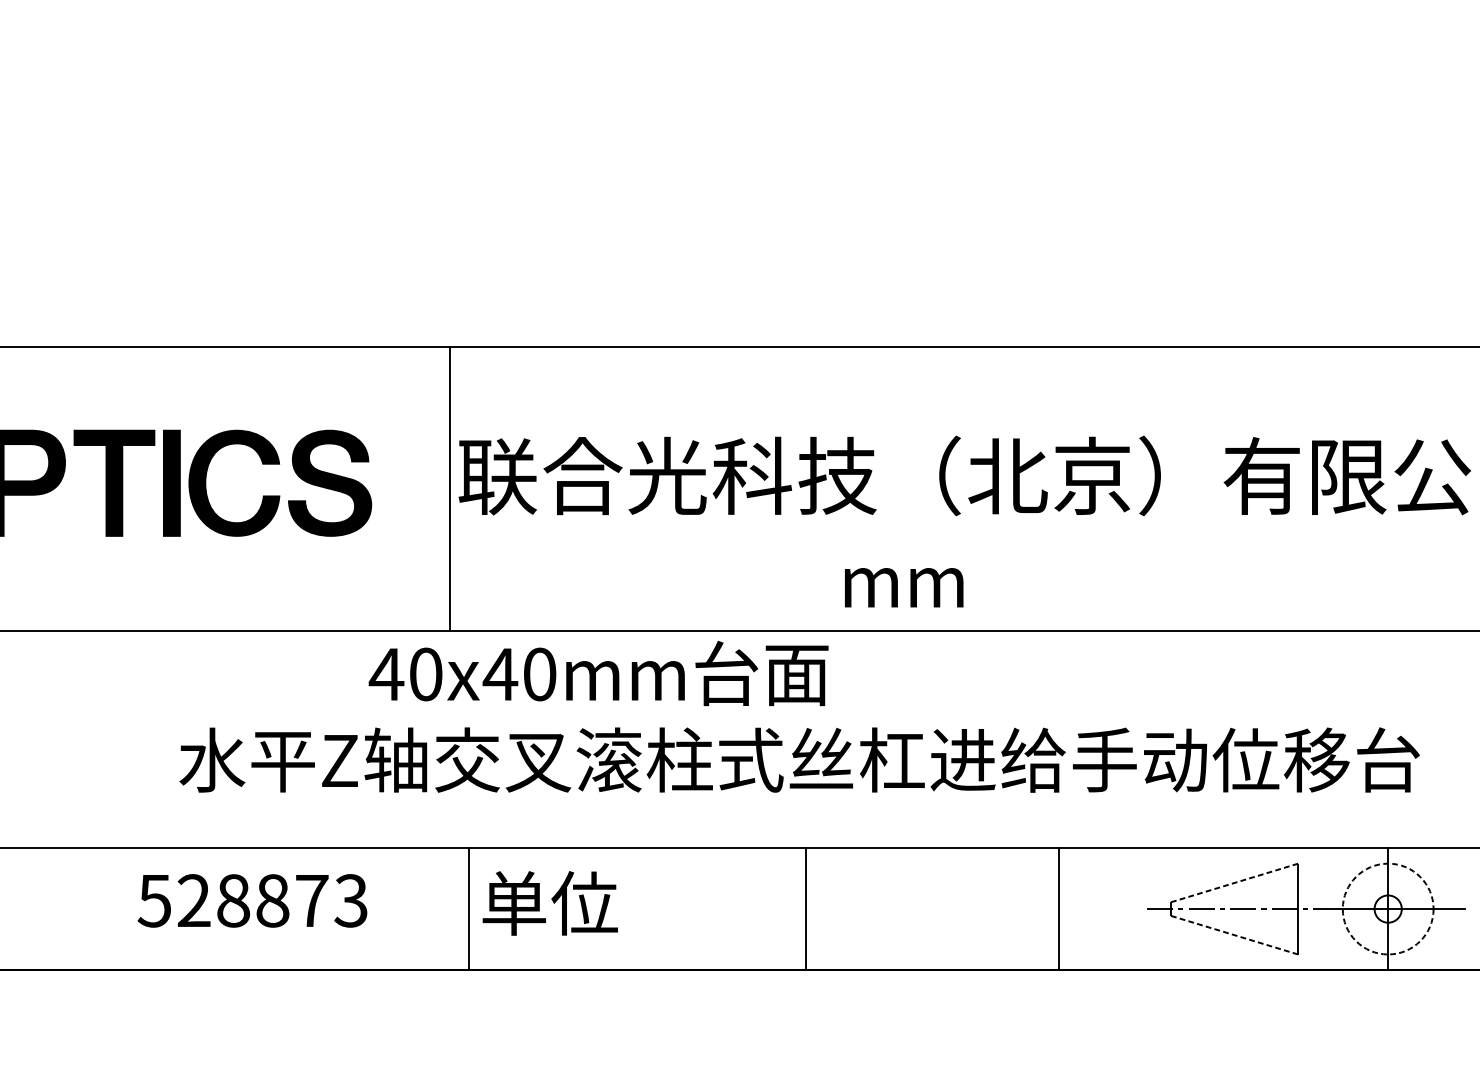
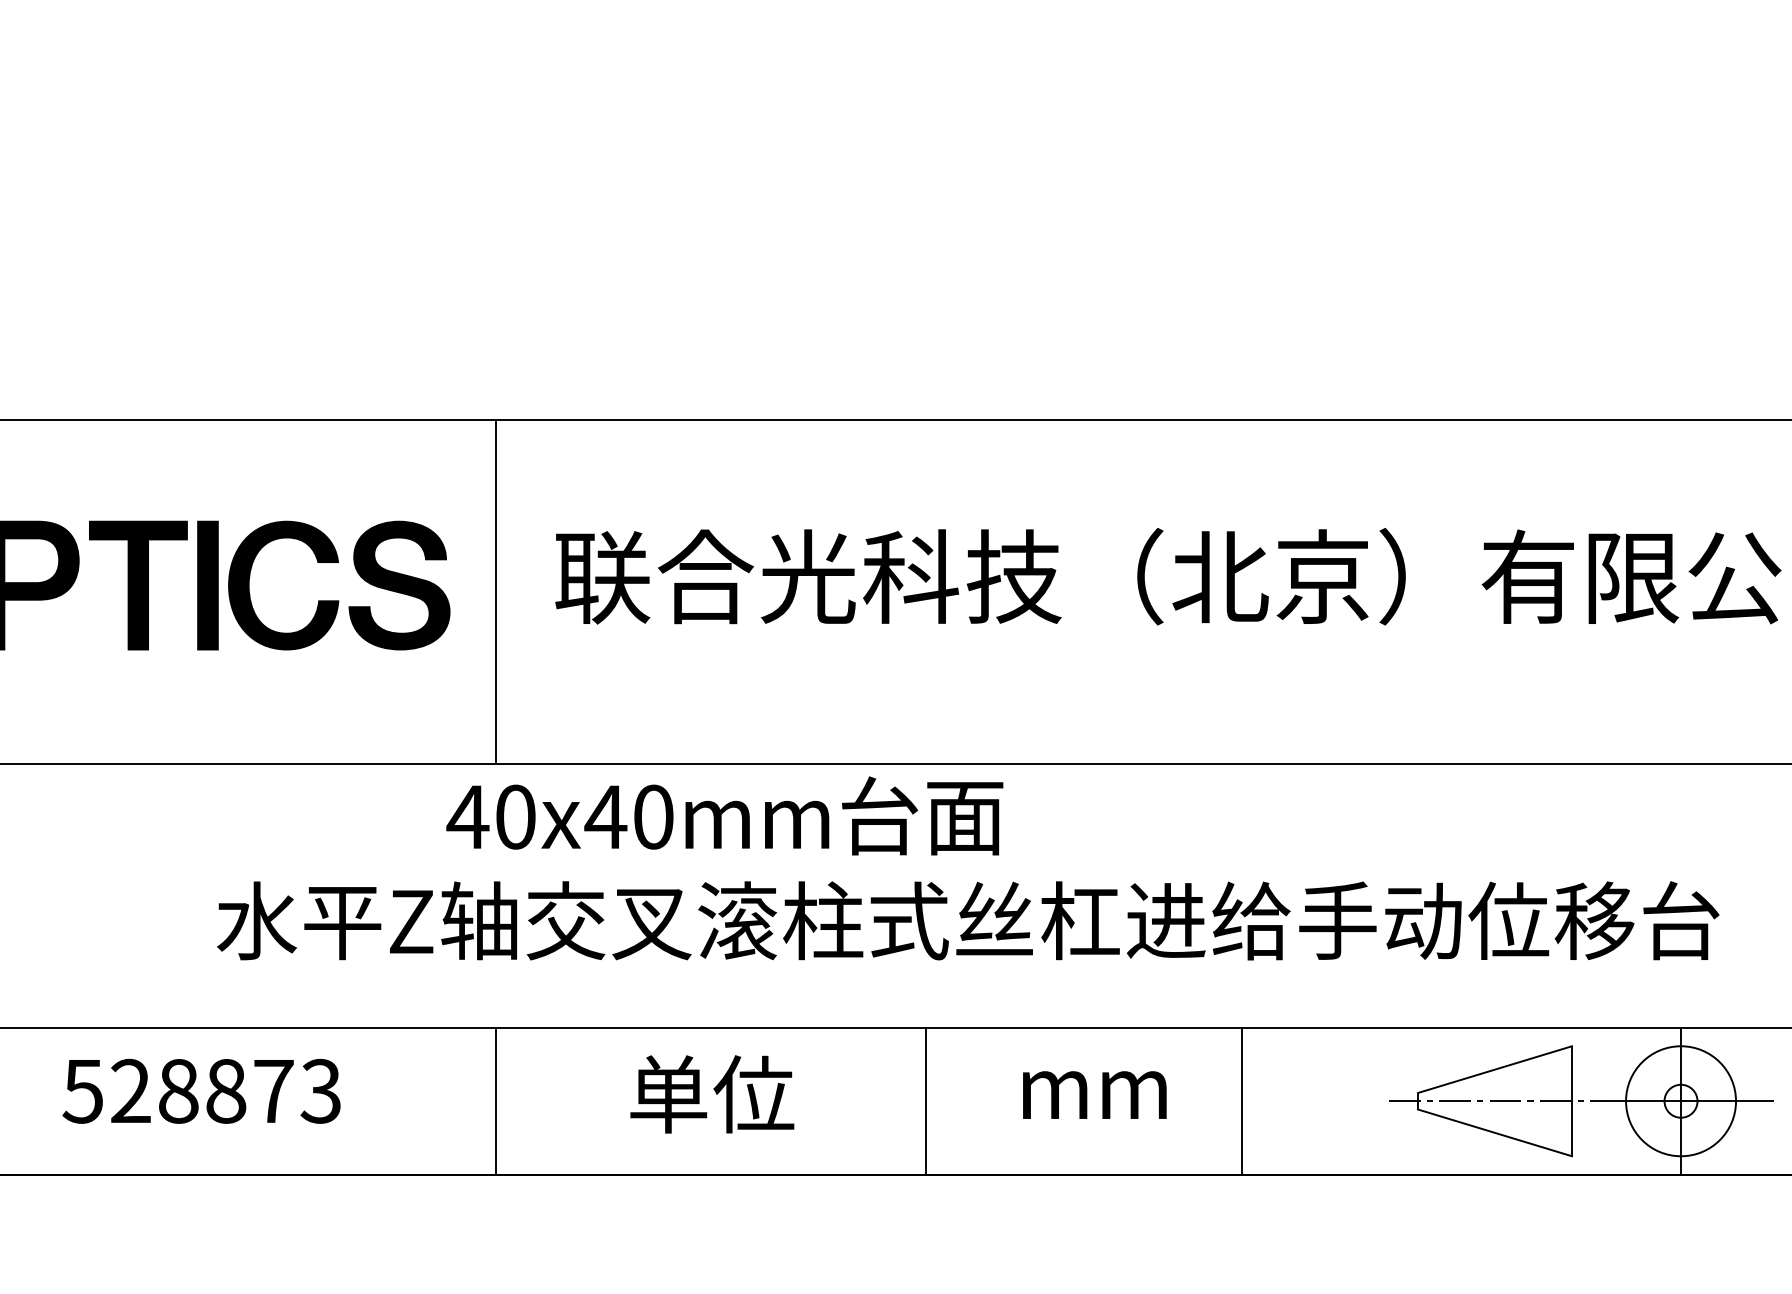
line: (450, 487) -> (496, 590), moved
text: (903, 587) -> (1094, 1094), moved
line: (1235, 882) -> (1495, 1069), dashed -> solid
text: (252, 900) -> (201, 1090), moved
text: (550, 903) -> (712, 1094), moved
line: (468, 908) -> (496, 1100), moved
line: (806, 908) -> (926, 1100), moved
line: (1059, 908) -> (1242, 1100), moved
circle: (1388, 909) -> (1681, 1101), dashed -> solid
line: (1235, 935) -> (1495, 1133), dashed -> solid

